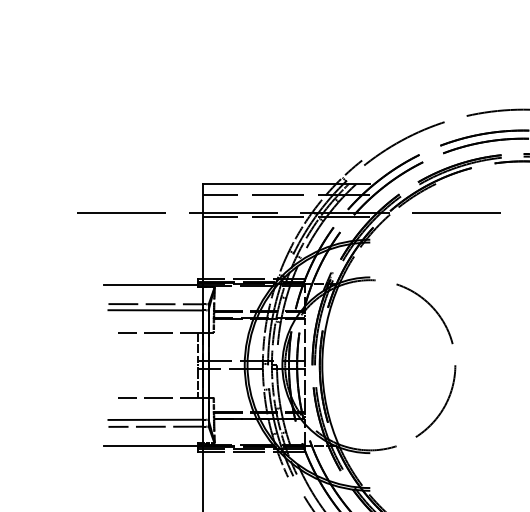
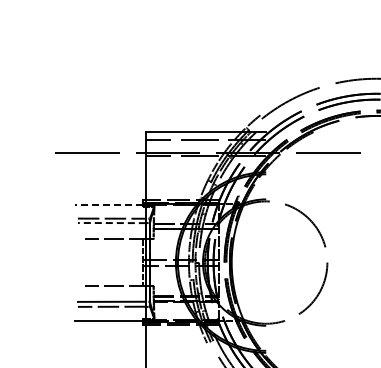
line: (150, 284) -> (108, 204), solid -> dashed
line: (155, 310) -> (111, 223), solid -> dashed

